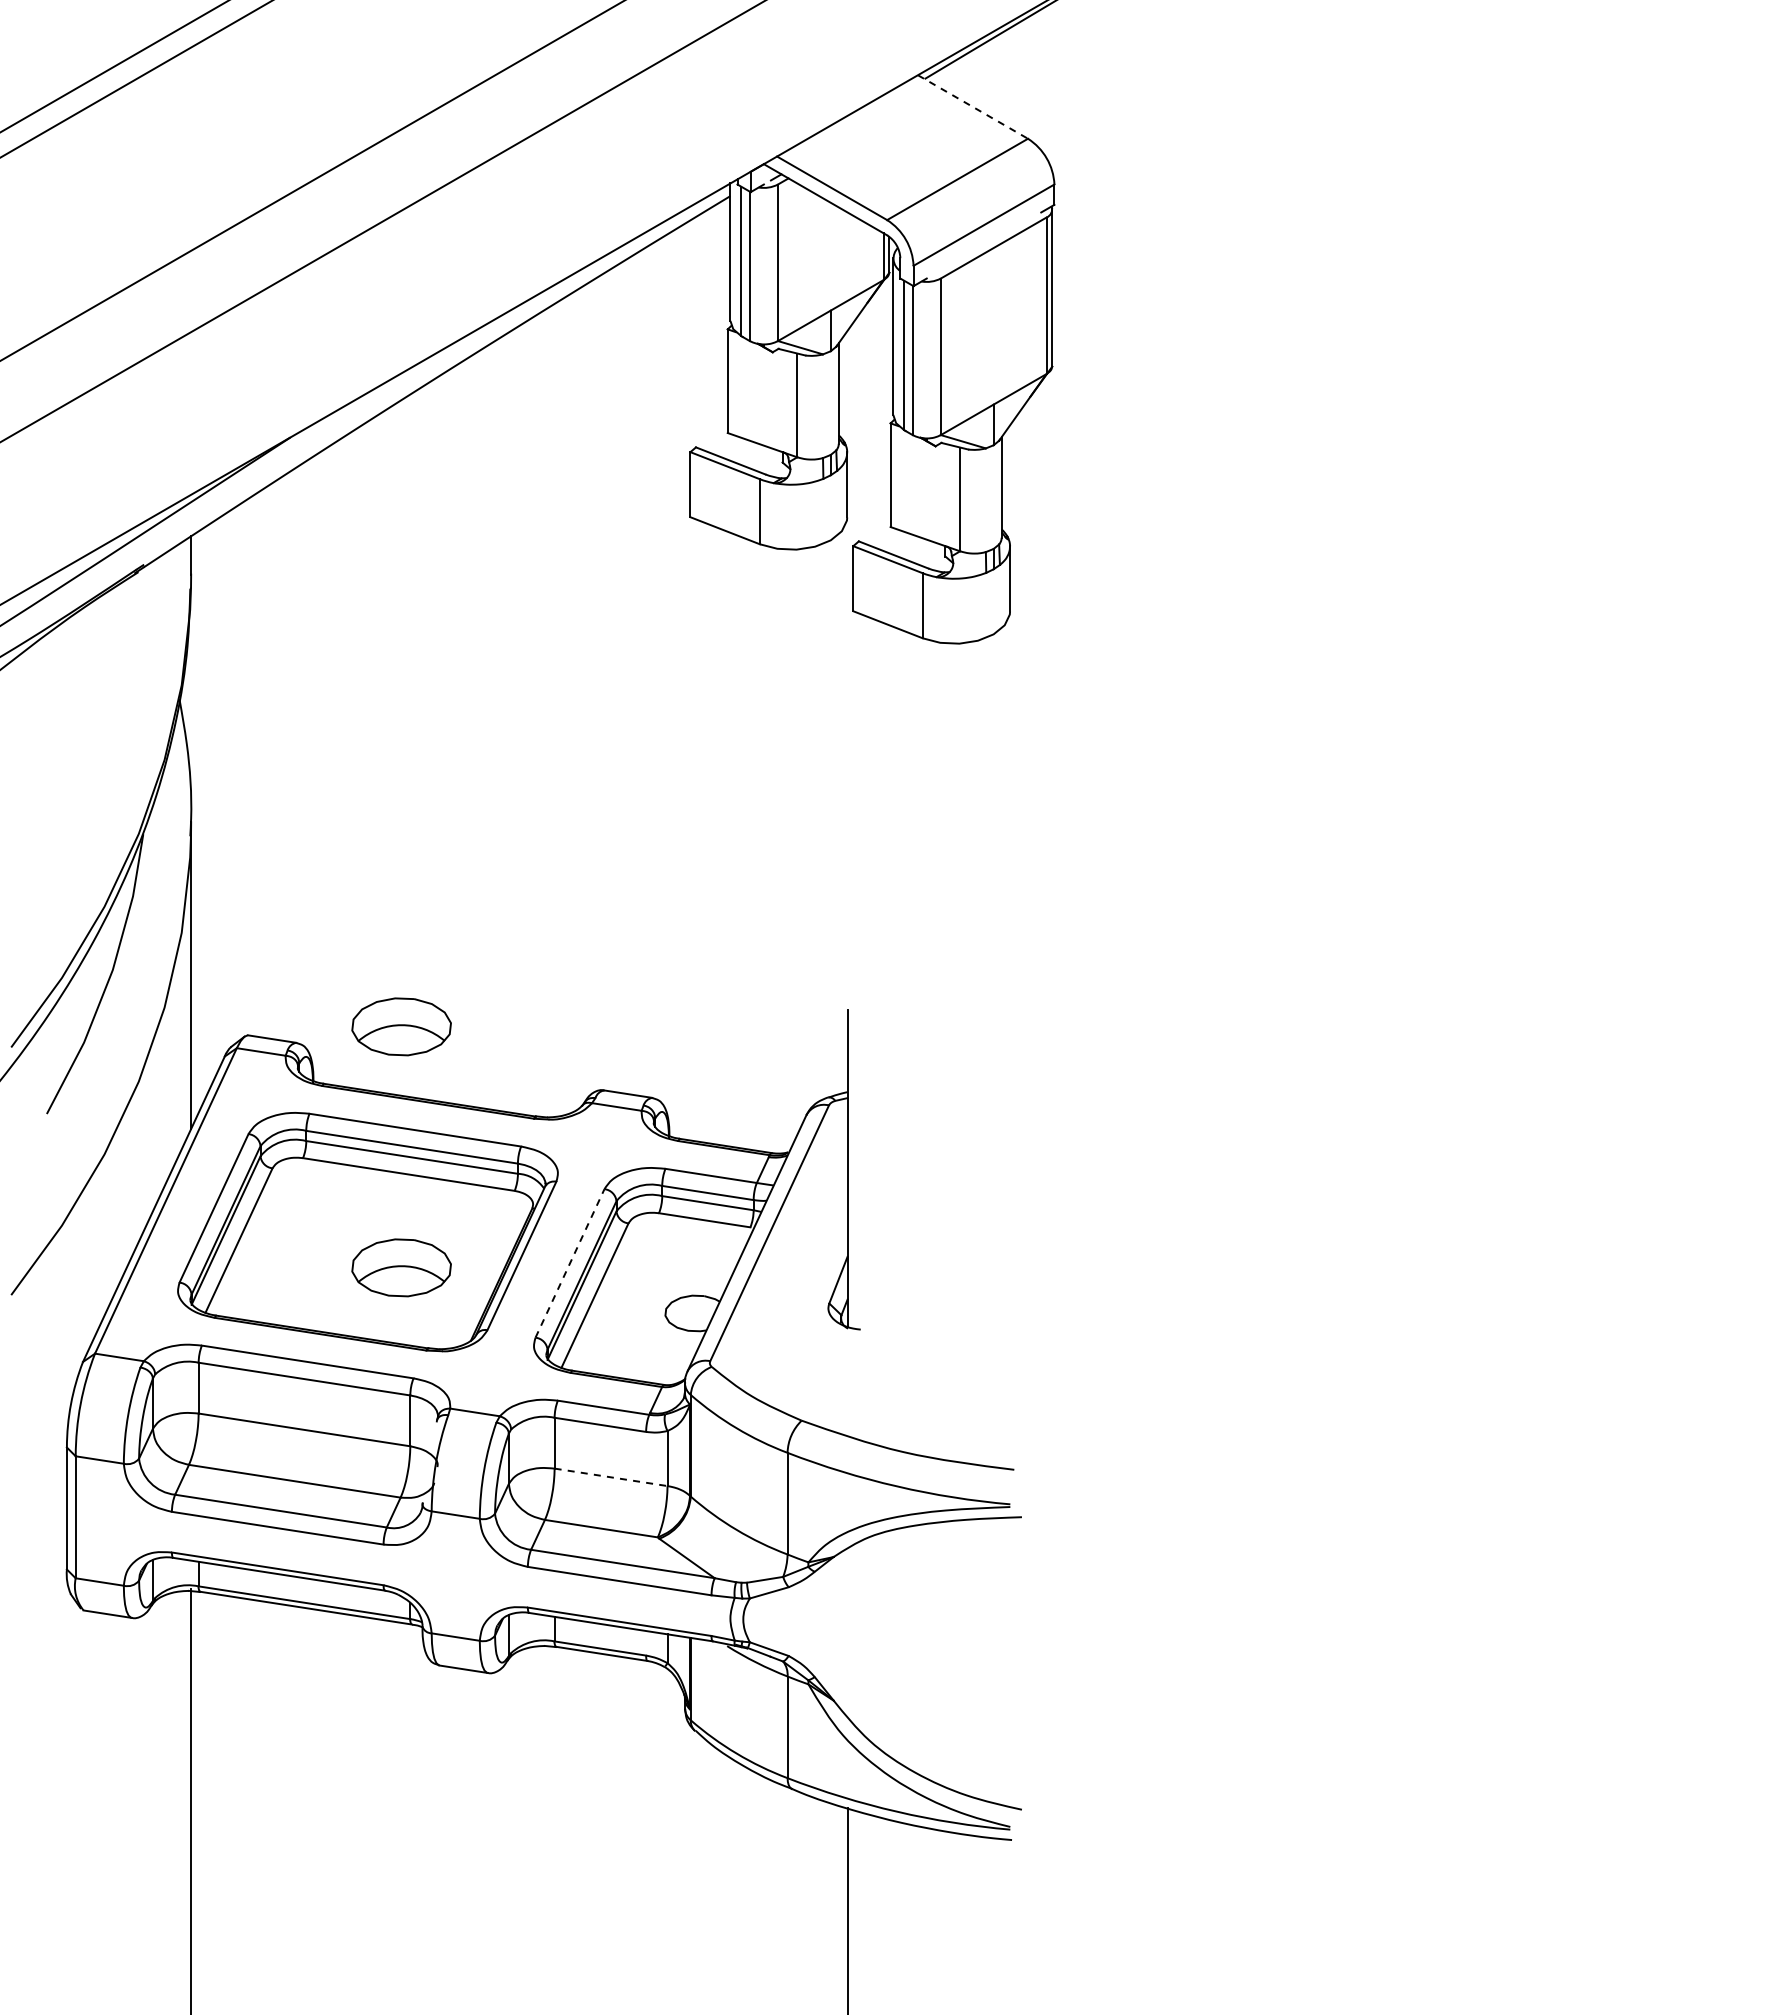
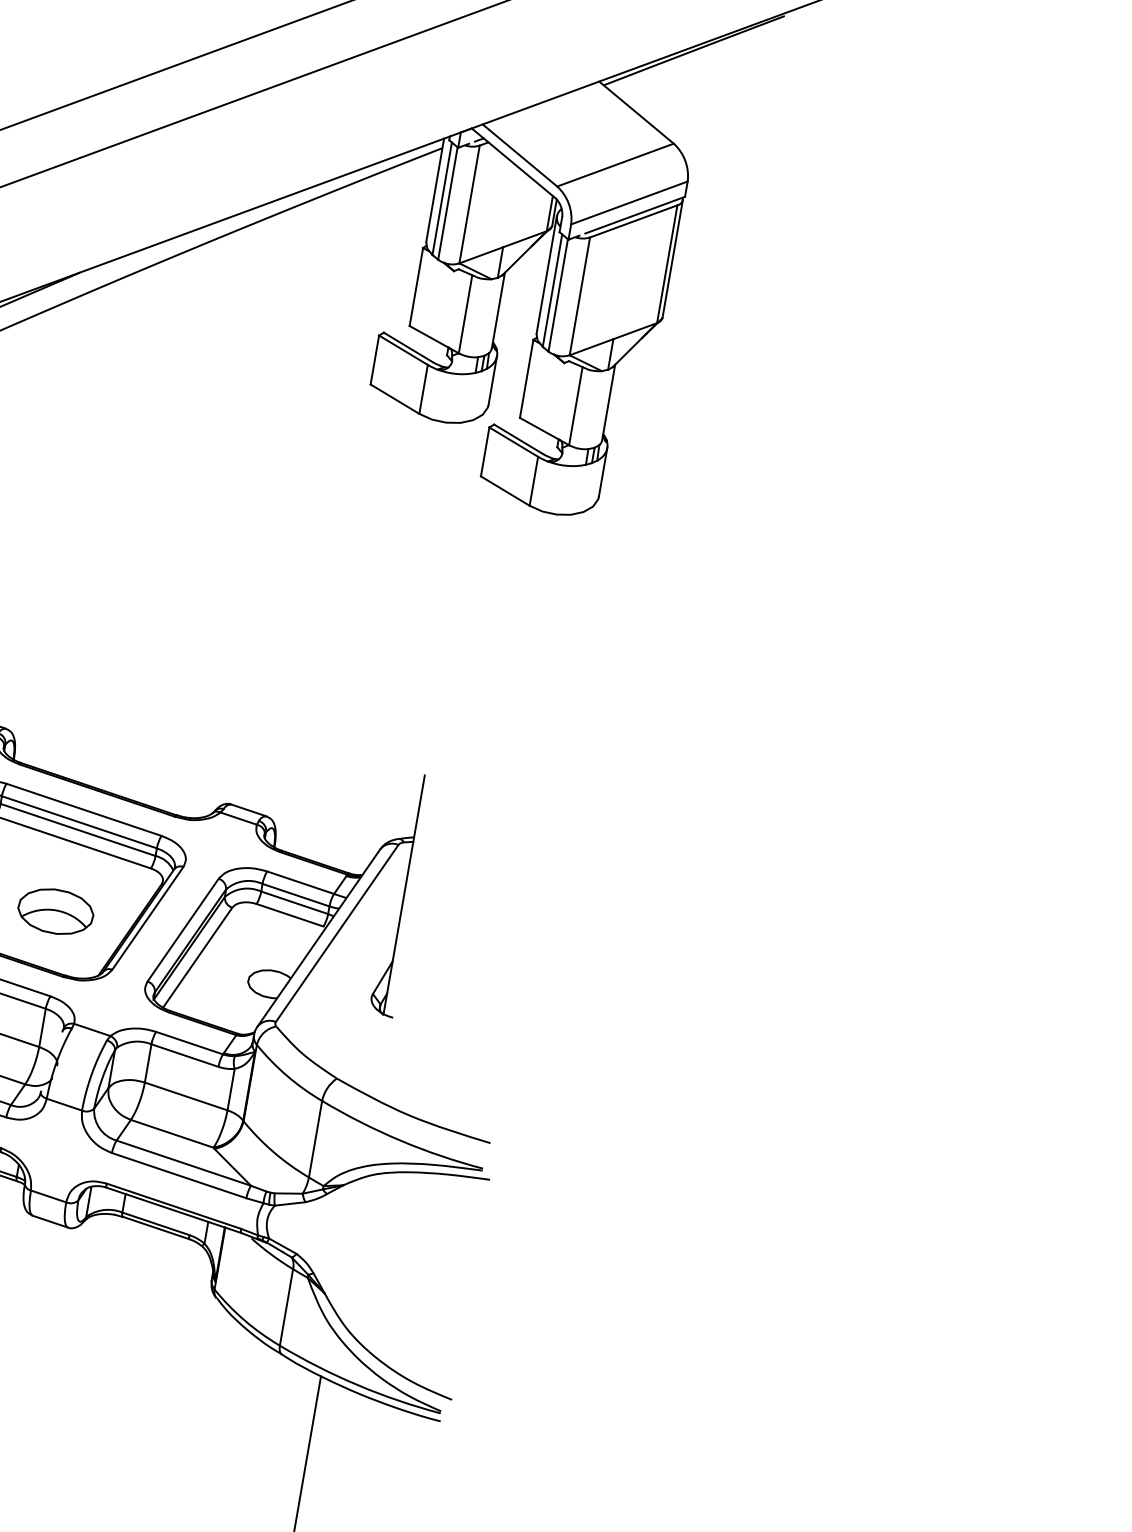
line: (972, 107) -> (636, 112), dashed -> solid
line: (986, 243) -> (628, 217), added
part: (401, 1026) -> (87, 730), removed
line: (570, 1263) -> (183, 930), dashed -> solid
line: (611, 1477) -> (186, 1096), dashed -> solid

